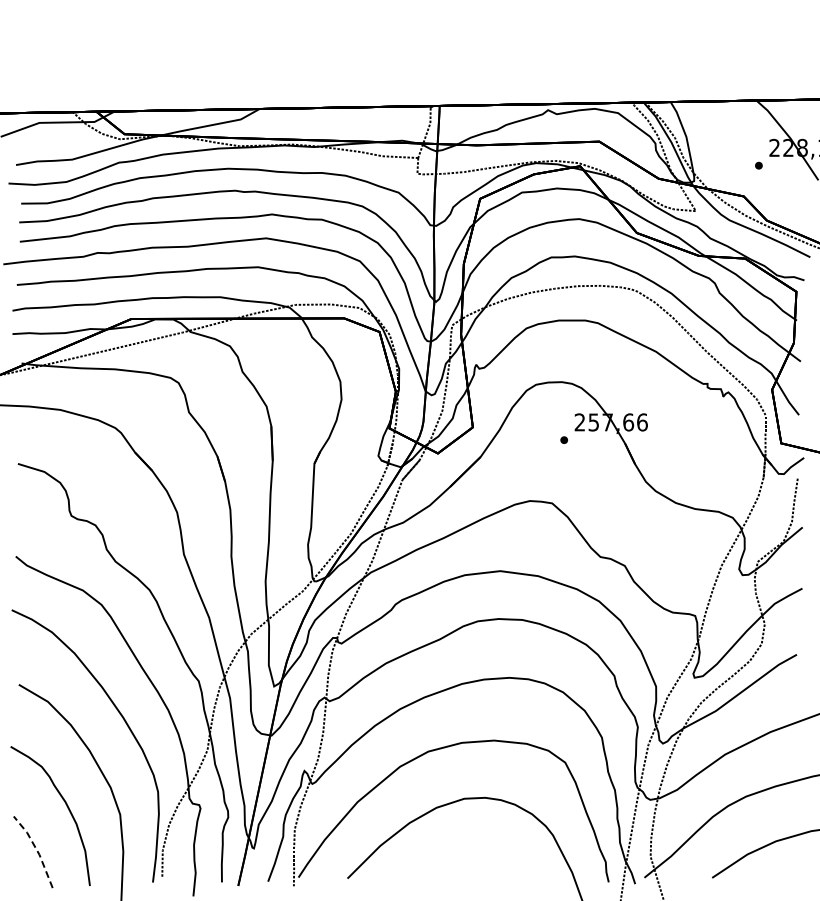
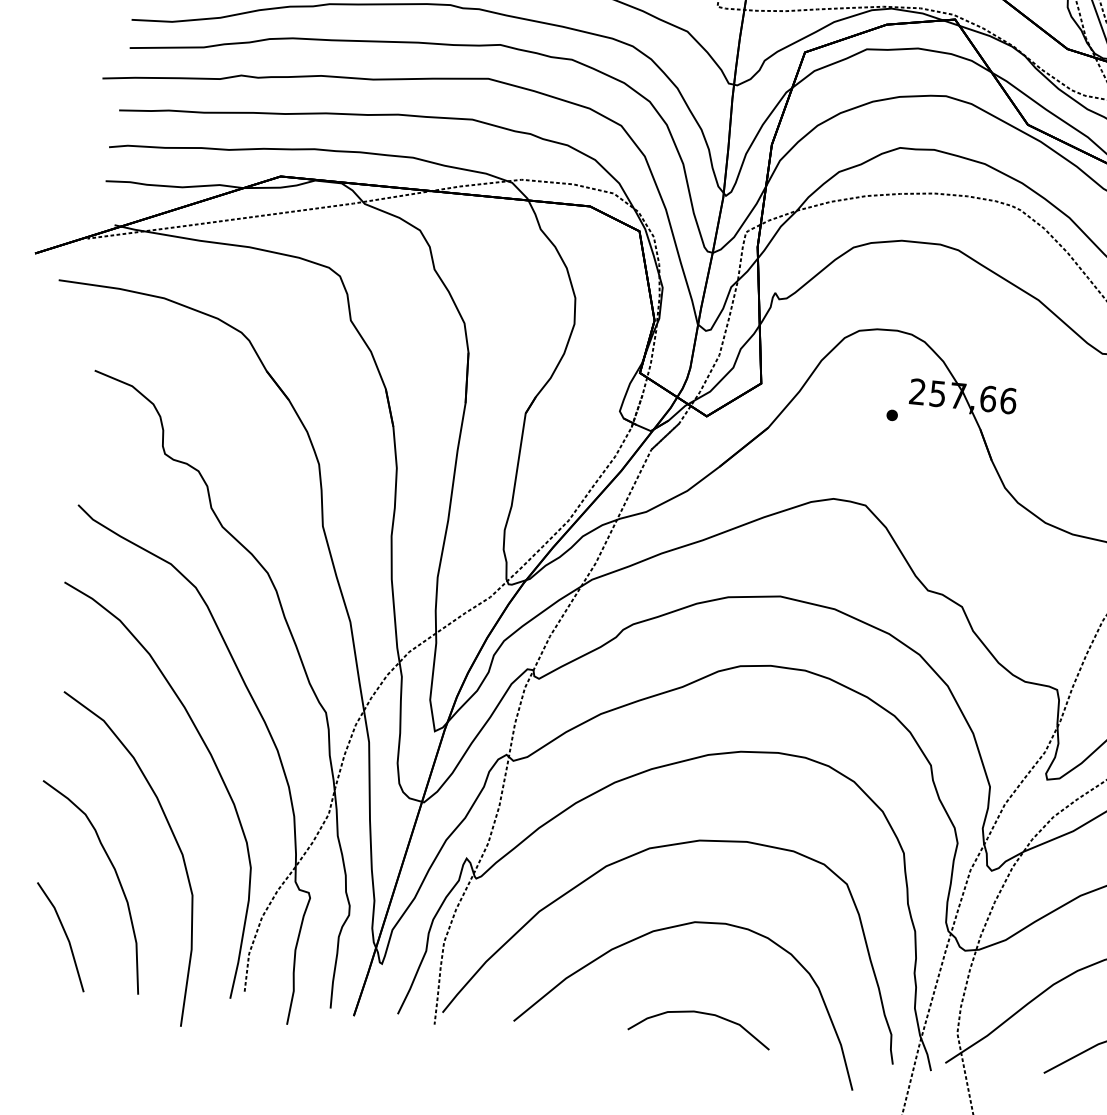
line: (36, 849) -> (65, 933), dashed -> solid
curve: (476, 861) -> (703, 1015), added

